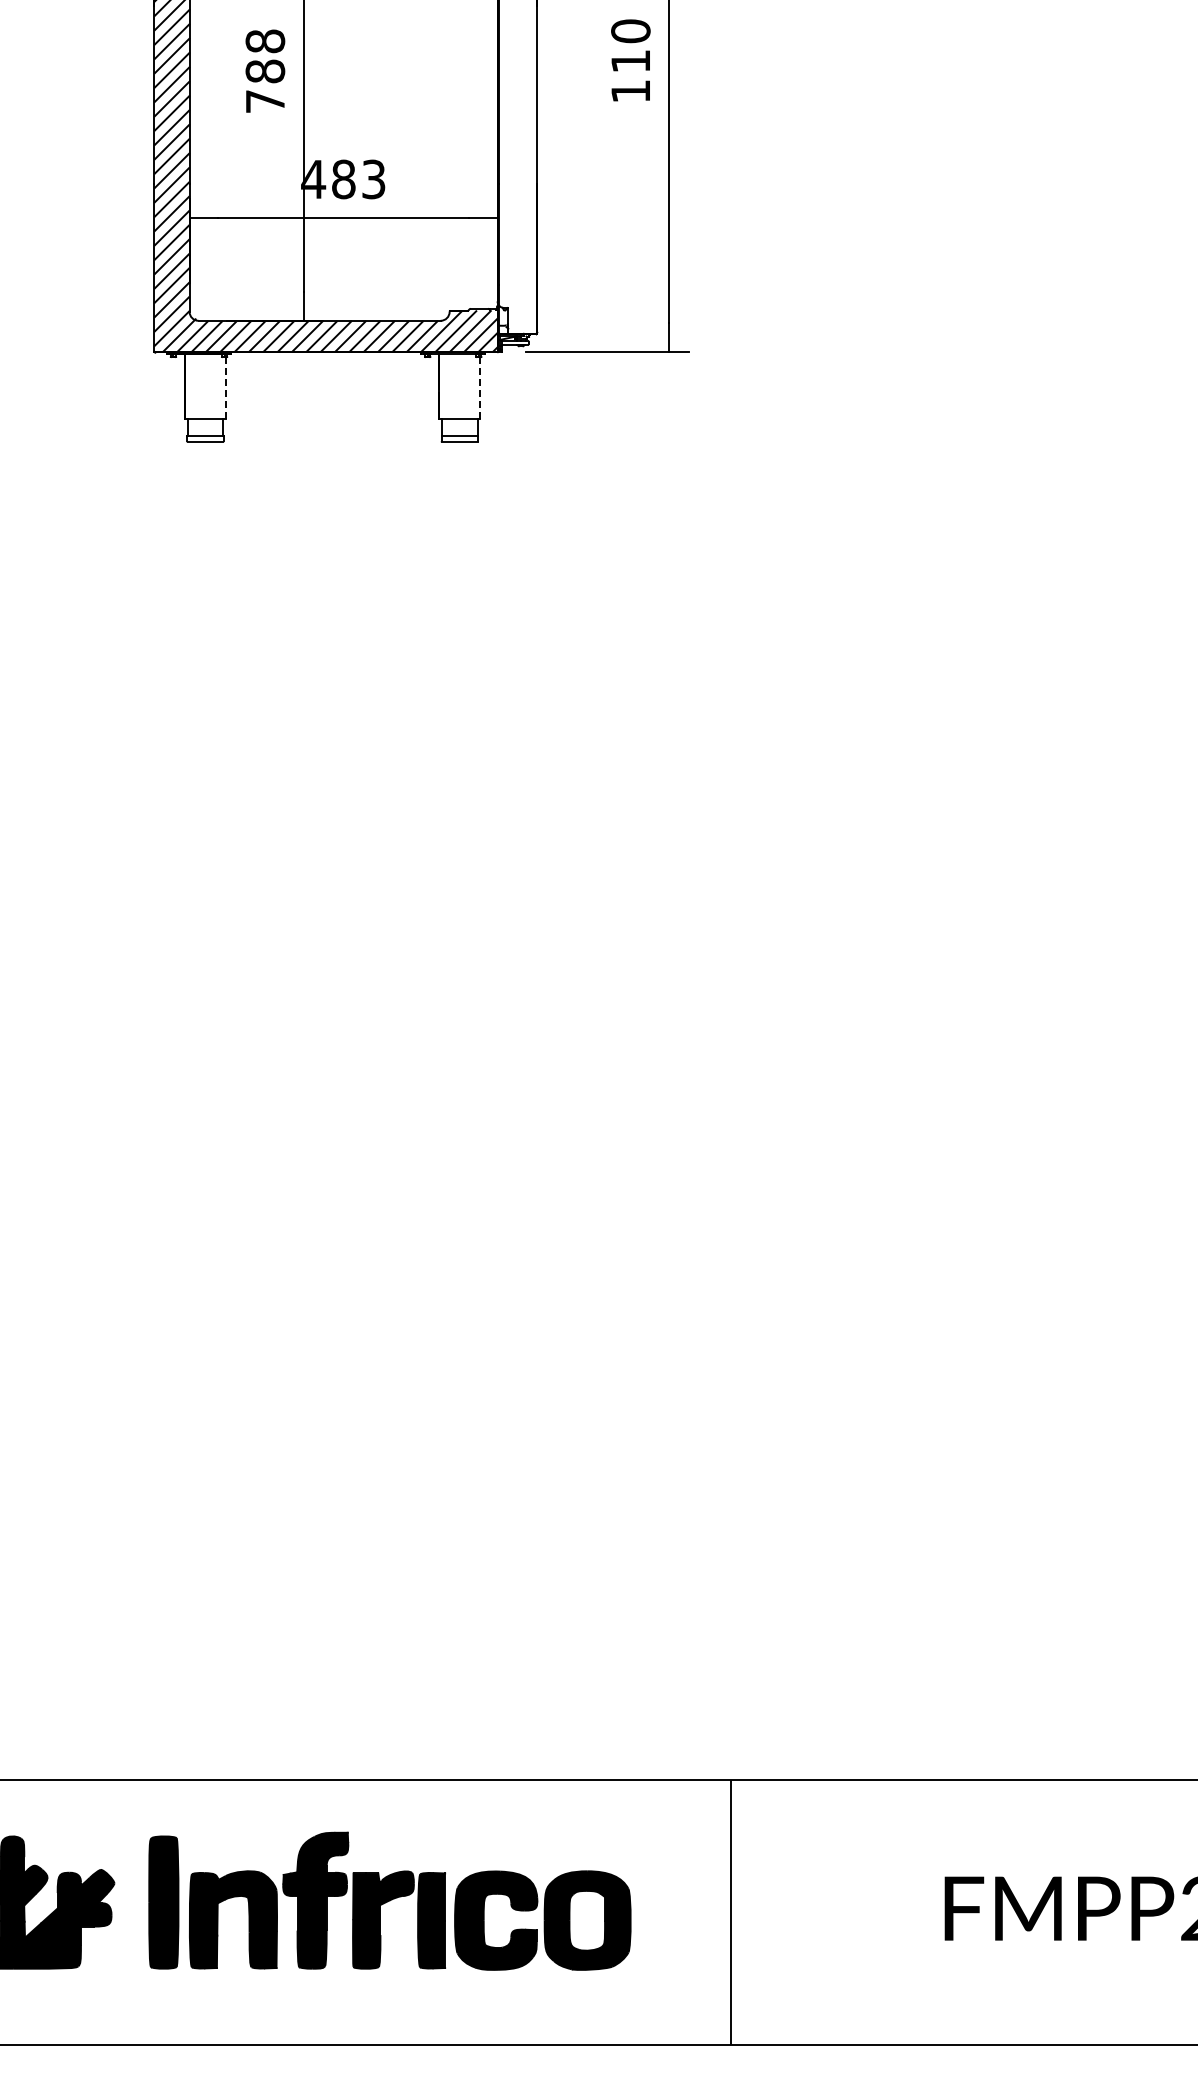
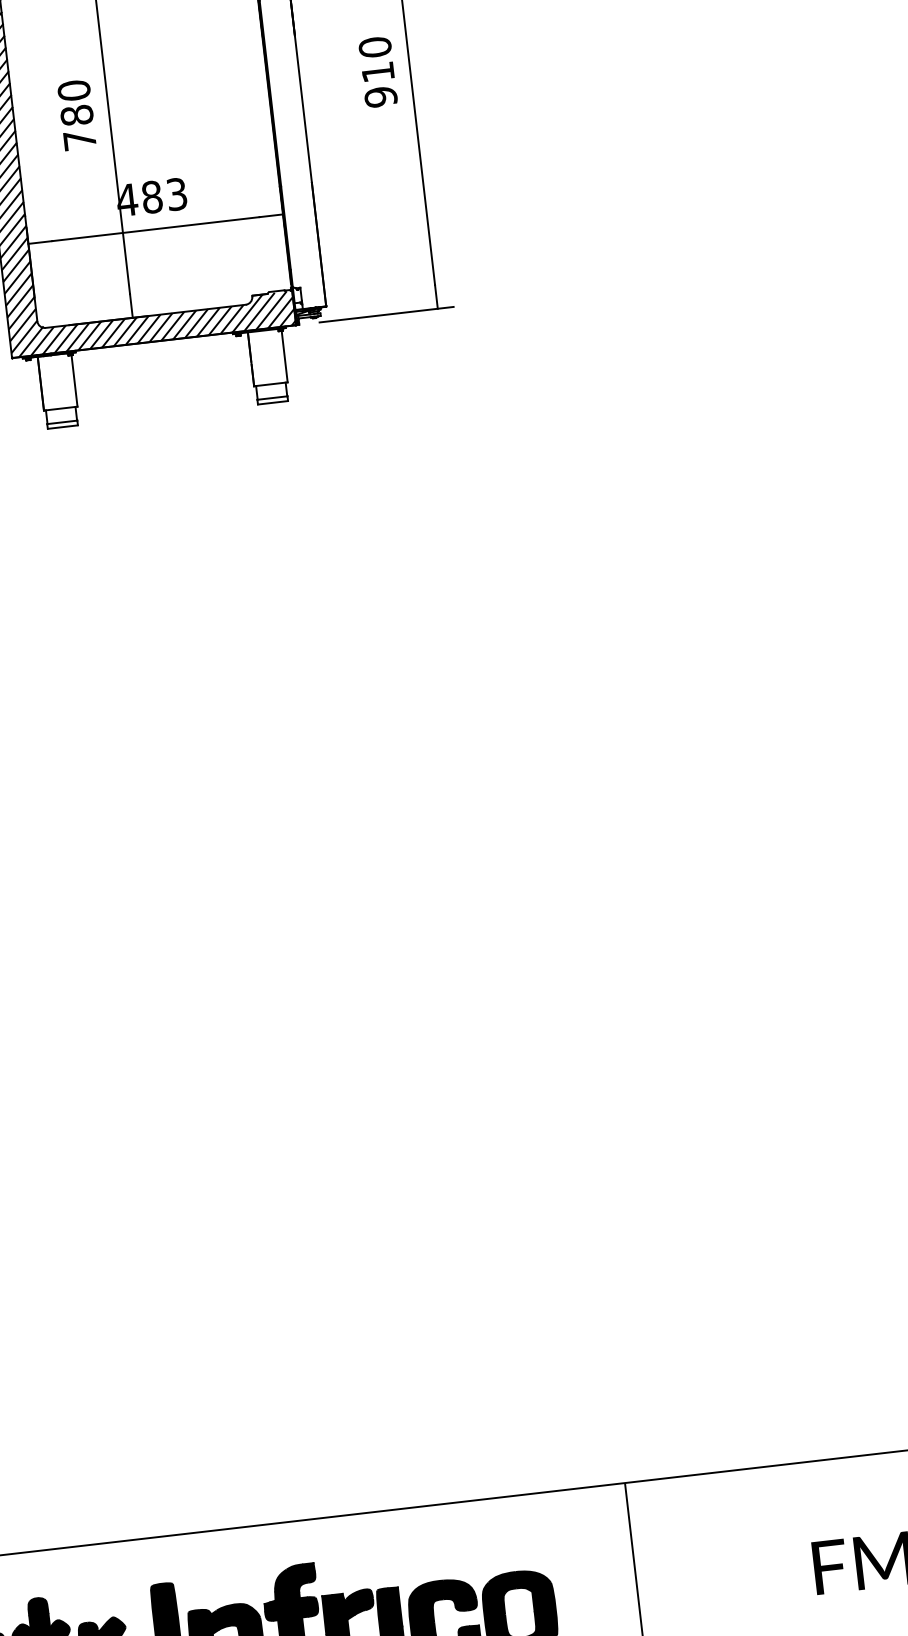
text: (265, 41) -> (74, 90), 788 -> 780
text: (630, 91) -> (380, 97), 110 -> 910
line: (225, 388) -> (74, 381), dashed -> solid
line: (480, 388) -> (285, 356), dashed -> solid

